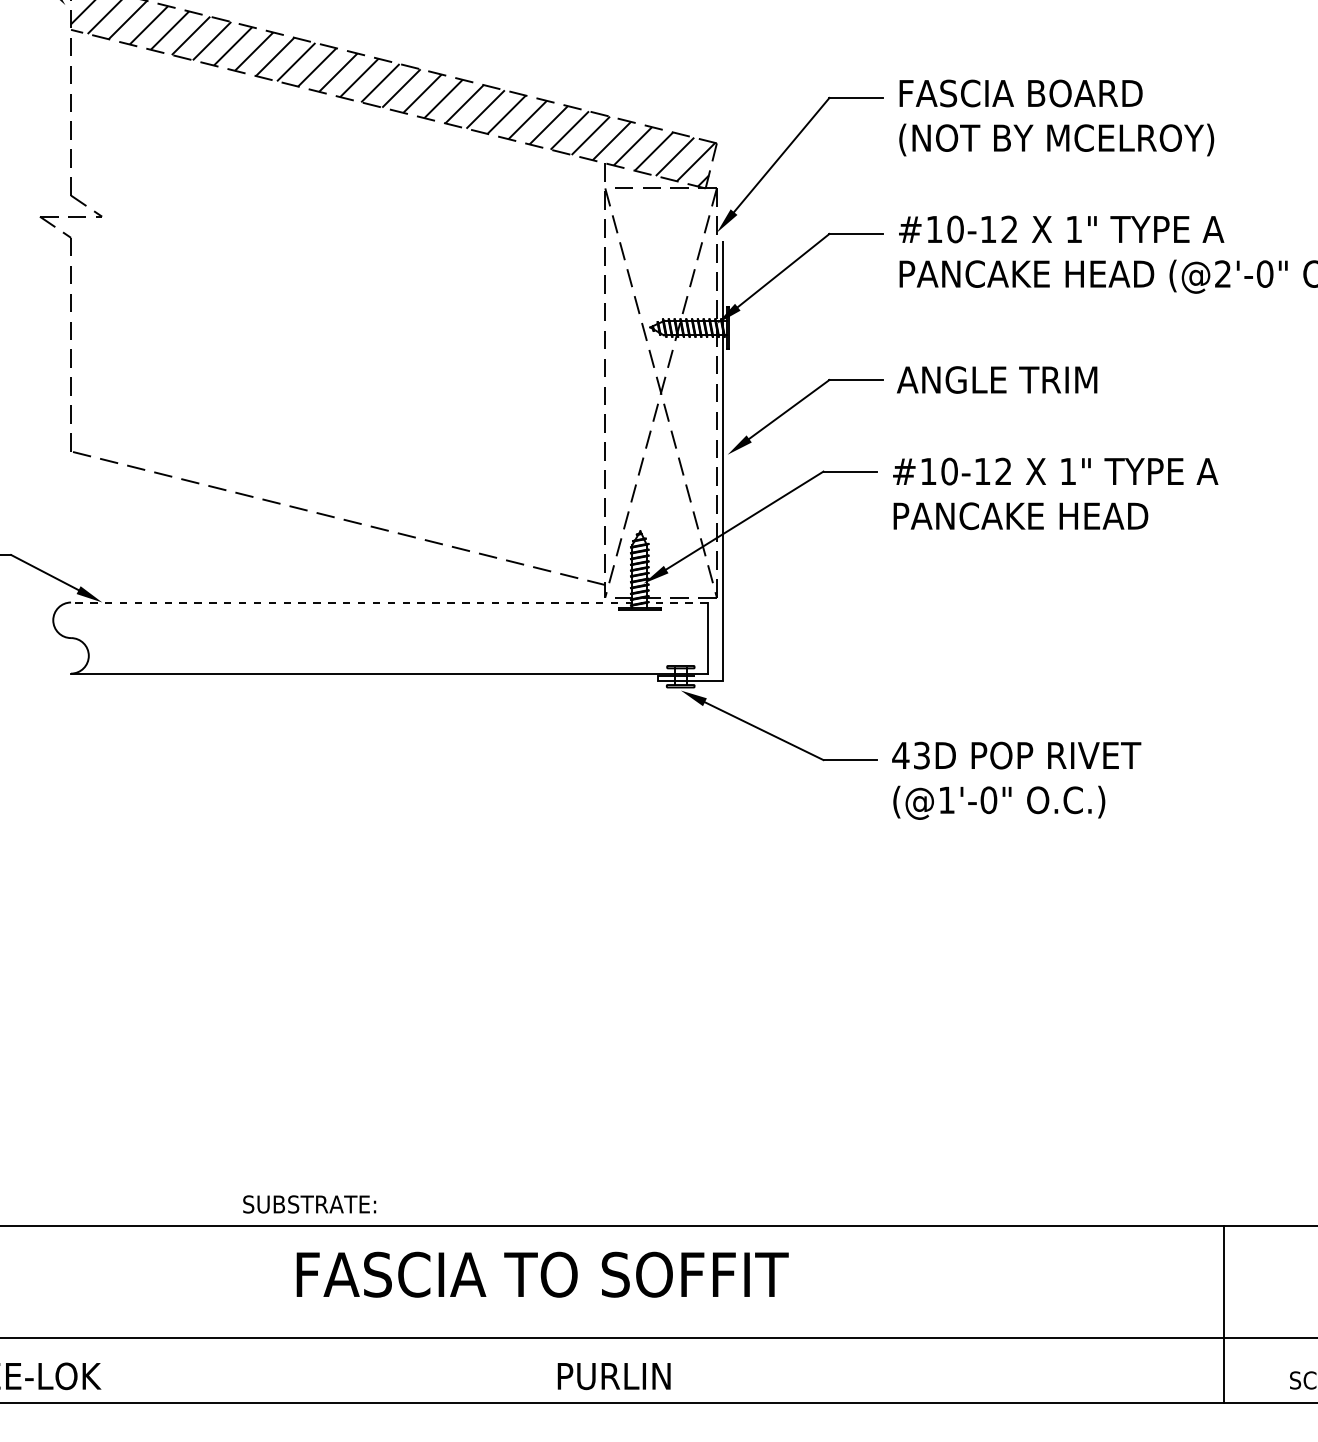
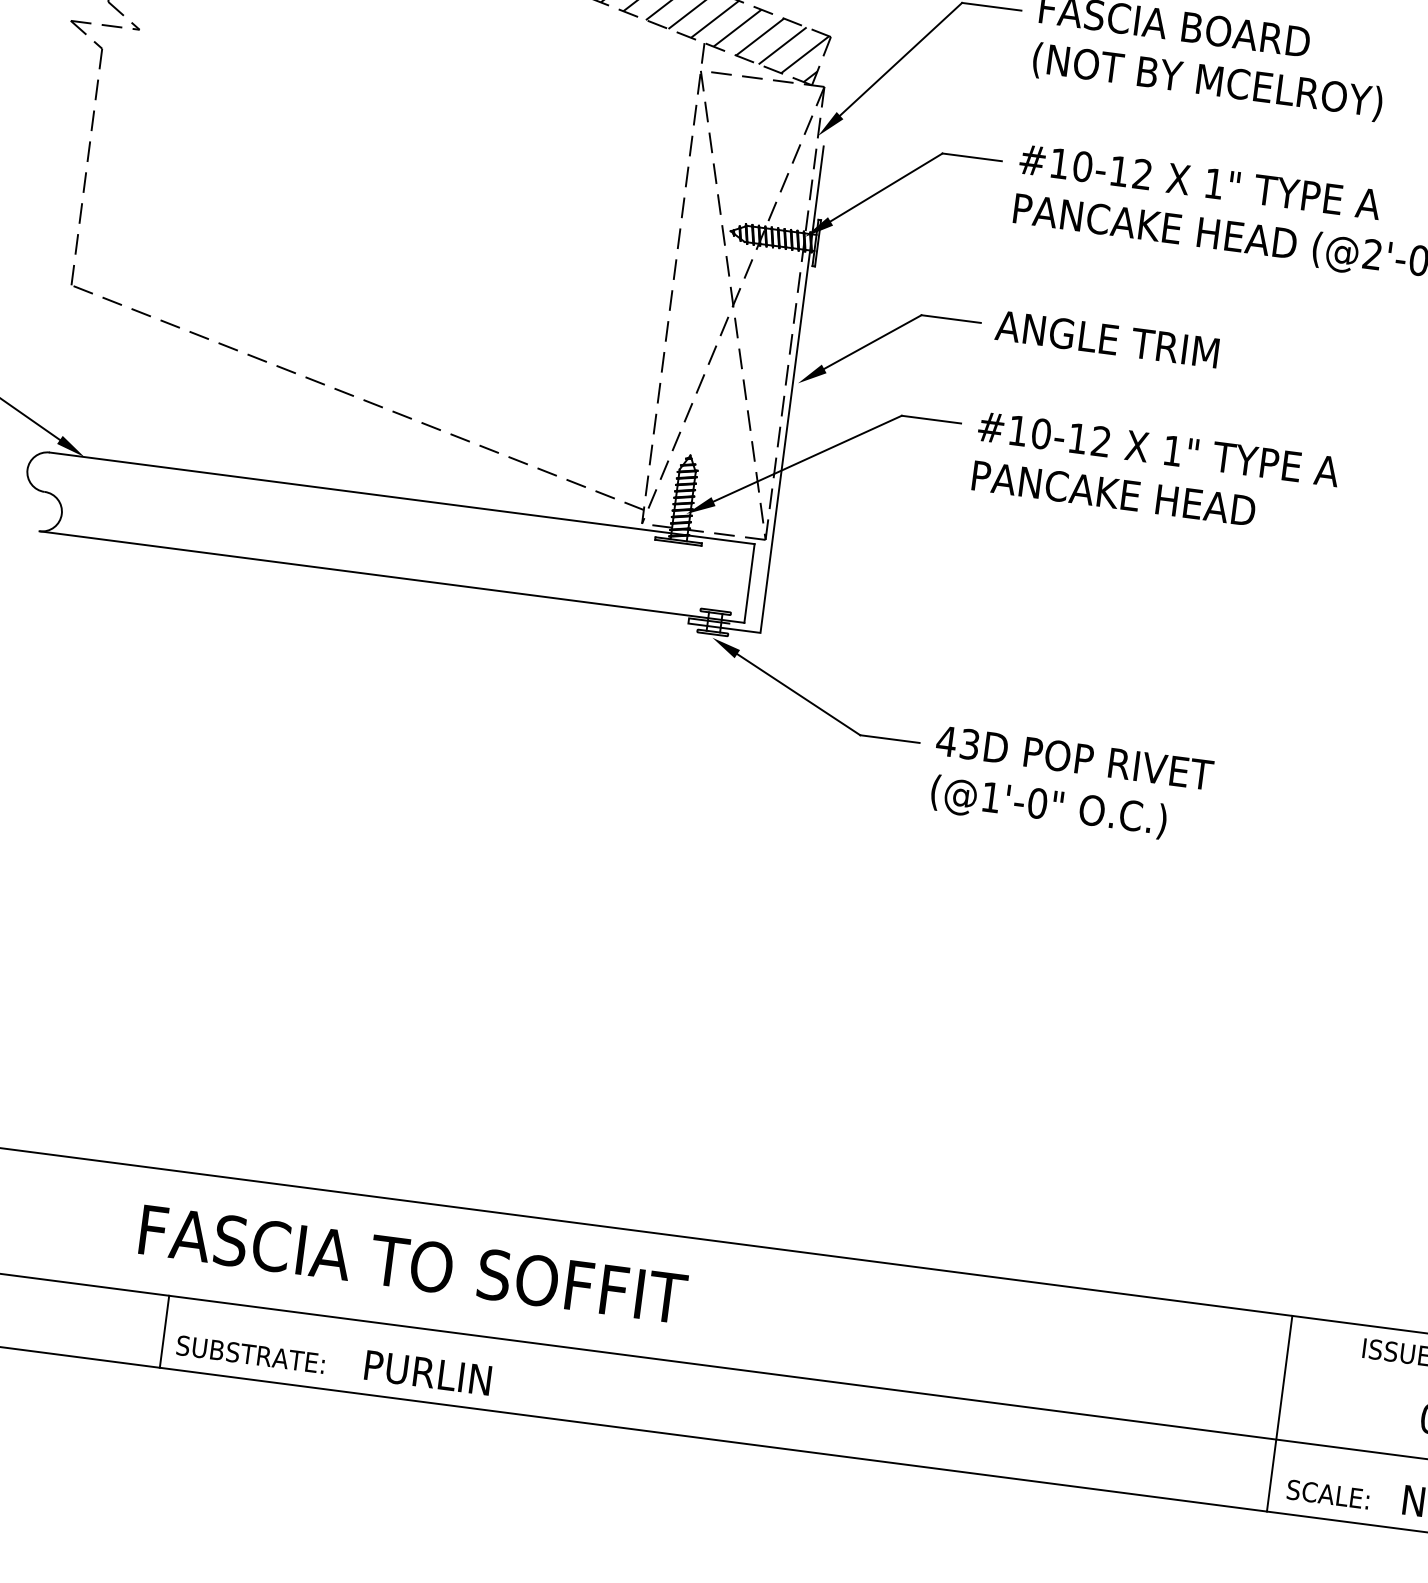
line: (388, 602) -> (401, 498), dashed -> solid
text: (309, 1204) -> (250, 1354), moved
text: (542, 1274) -> (413, 1264), moved
line: (1224, 1313) -> (1280, 1412), moved
line: (274, 1369) -> (164, 1331), added
text: (613, 1376) -> (427, 1373), moved

